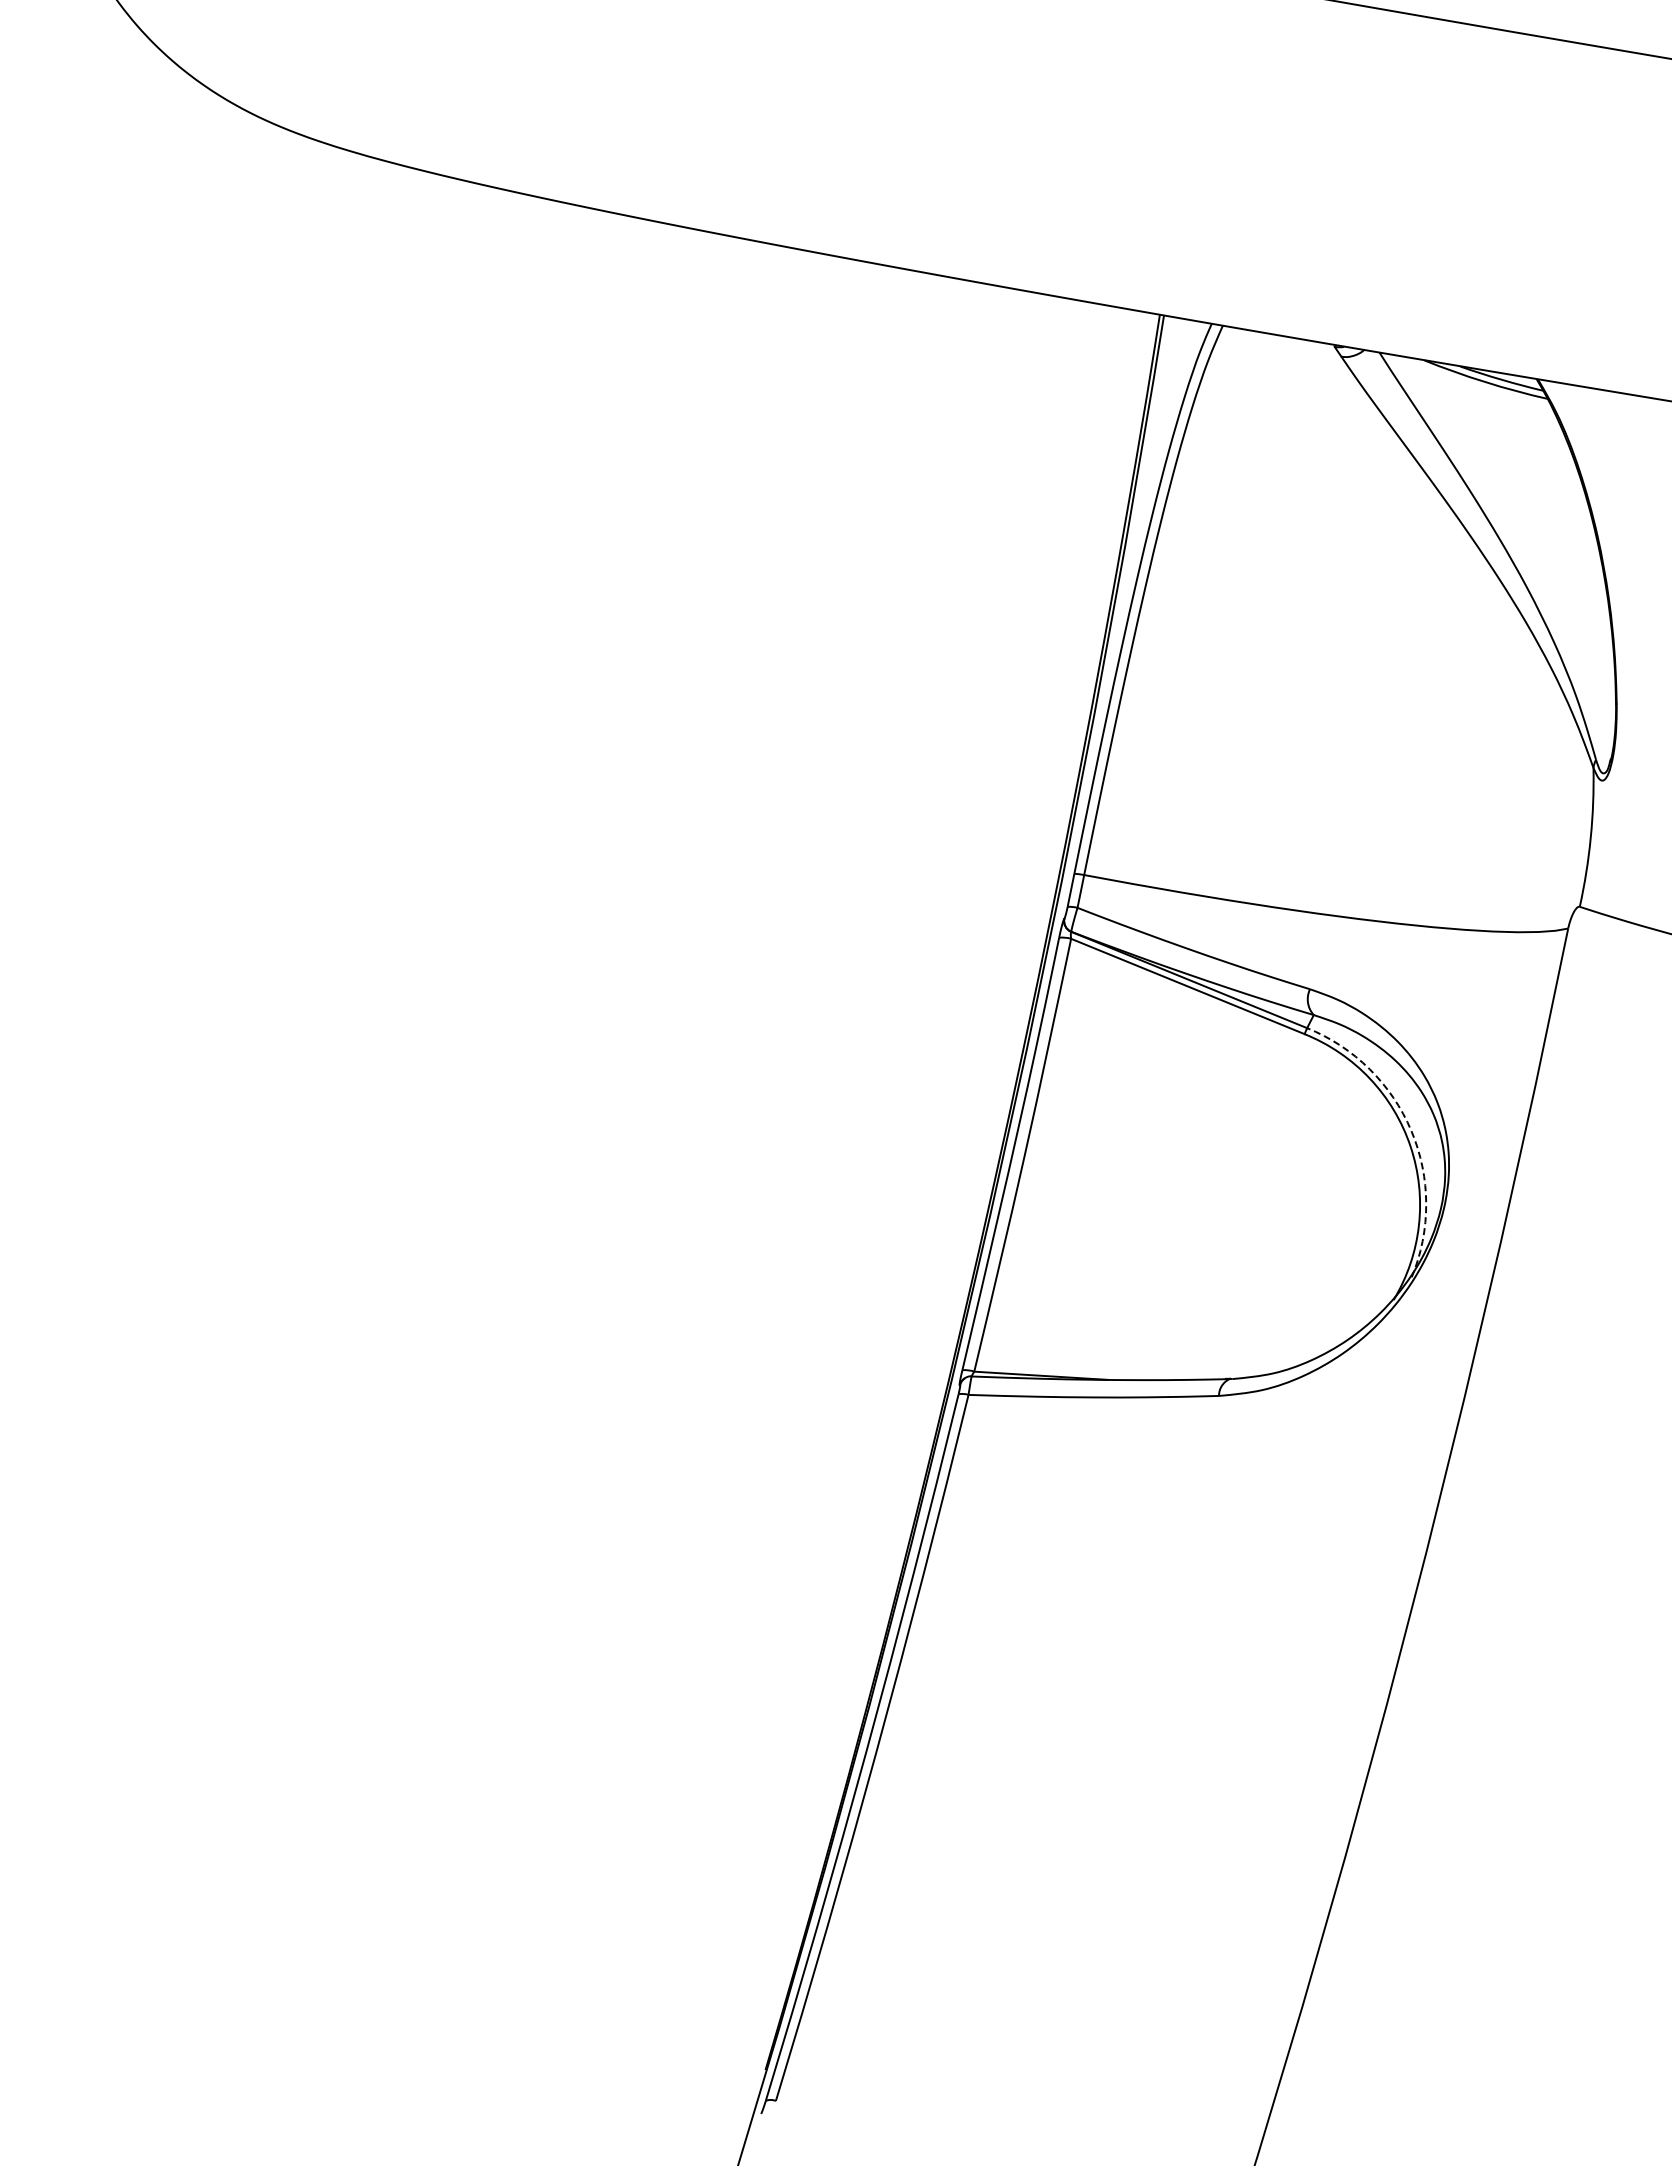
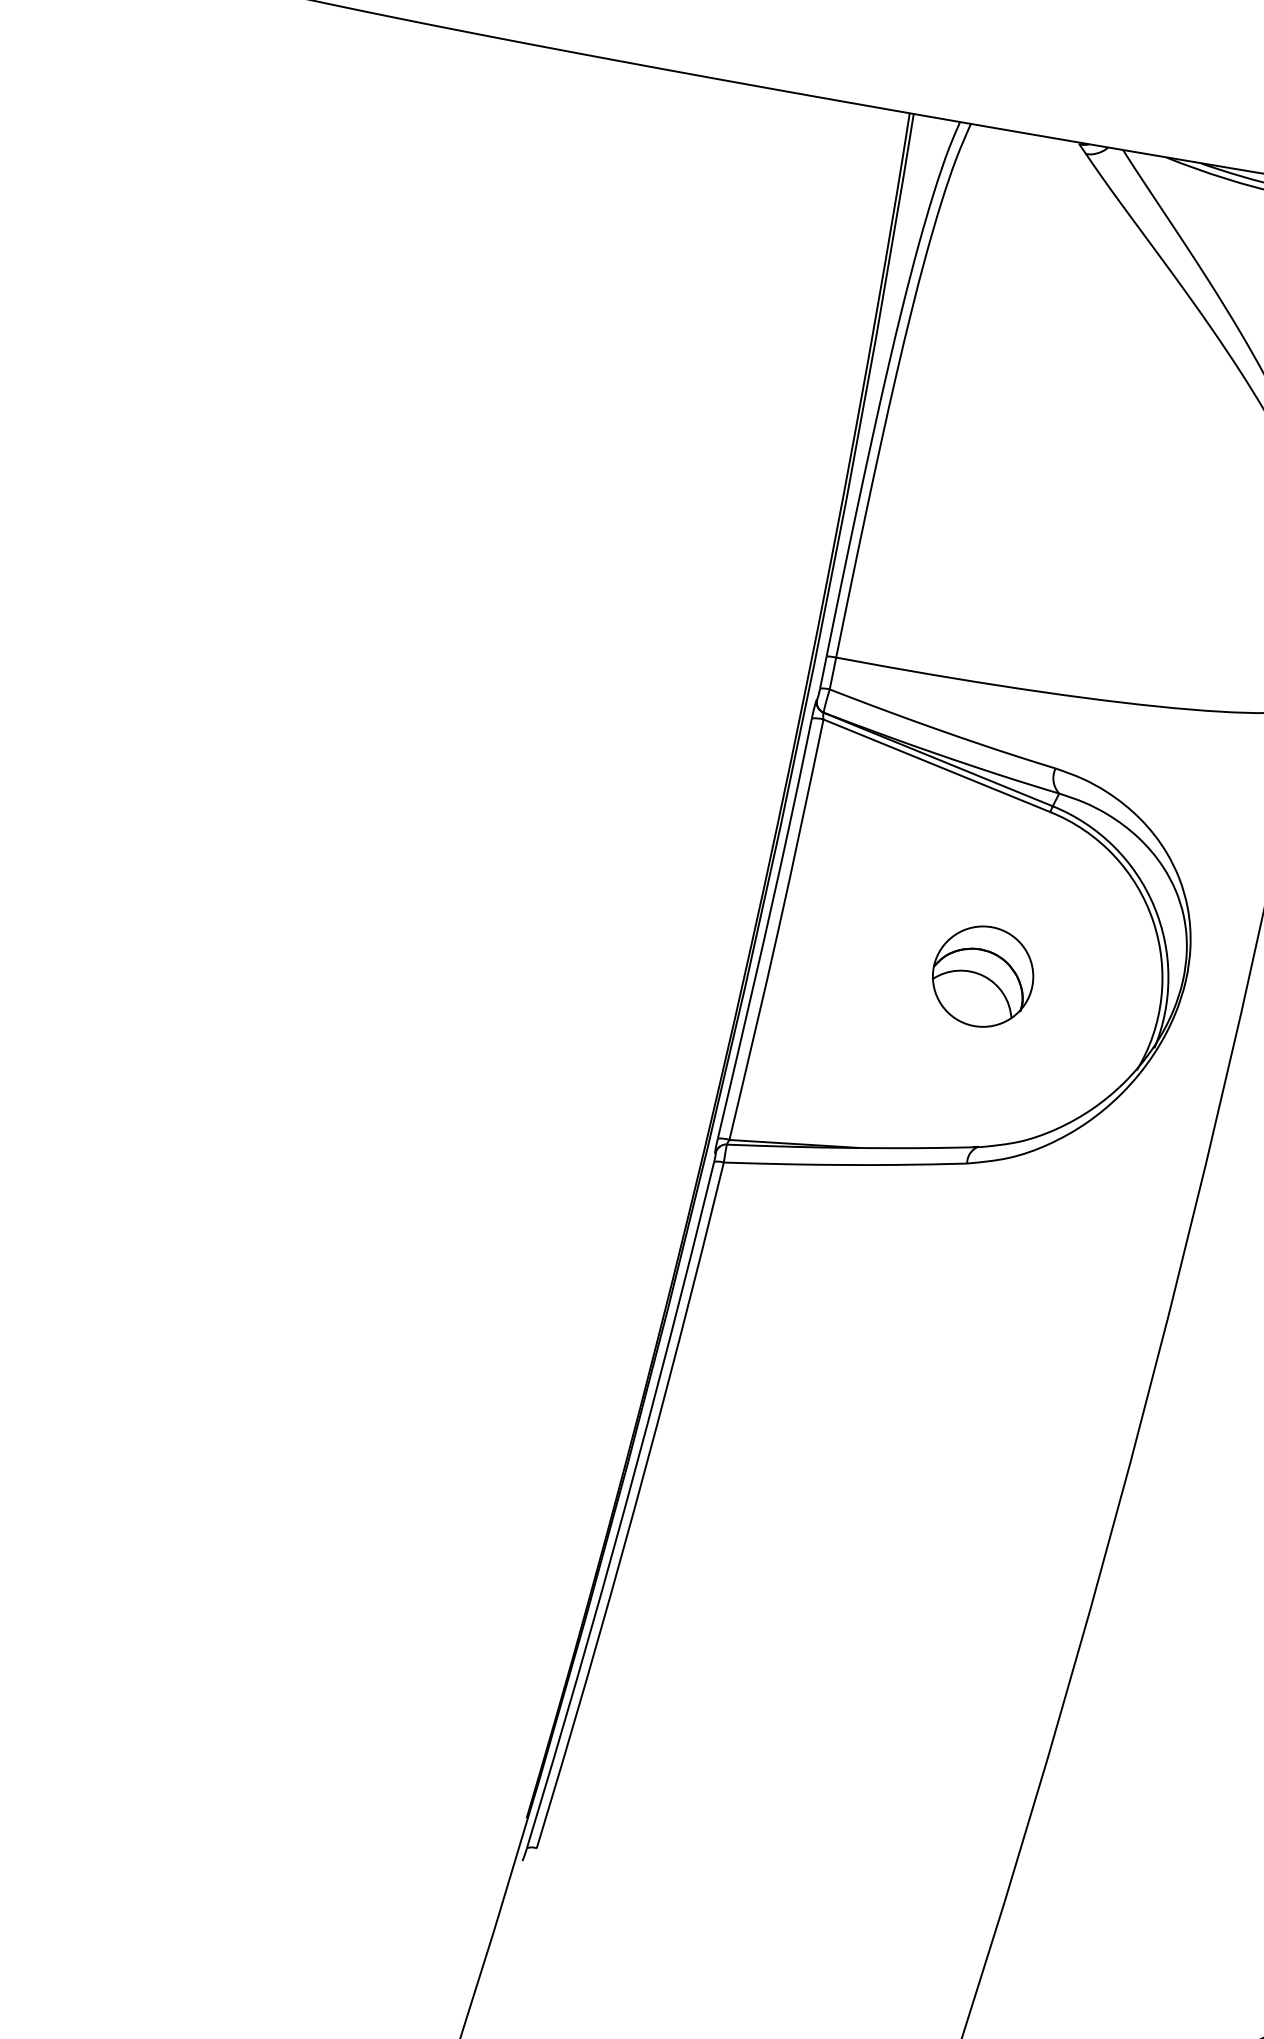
arc: (1411, 1130) -> (1154, 905), dashed -> solid
part: (1234, 1203) -> (982, 976), added

